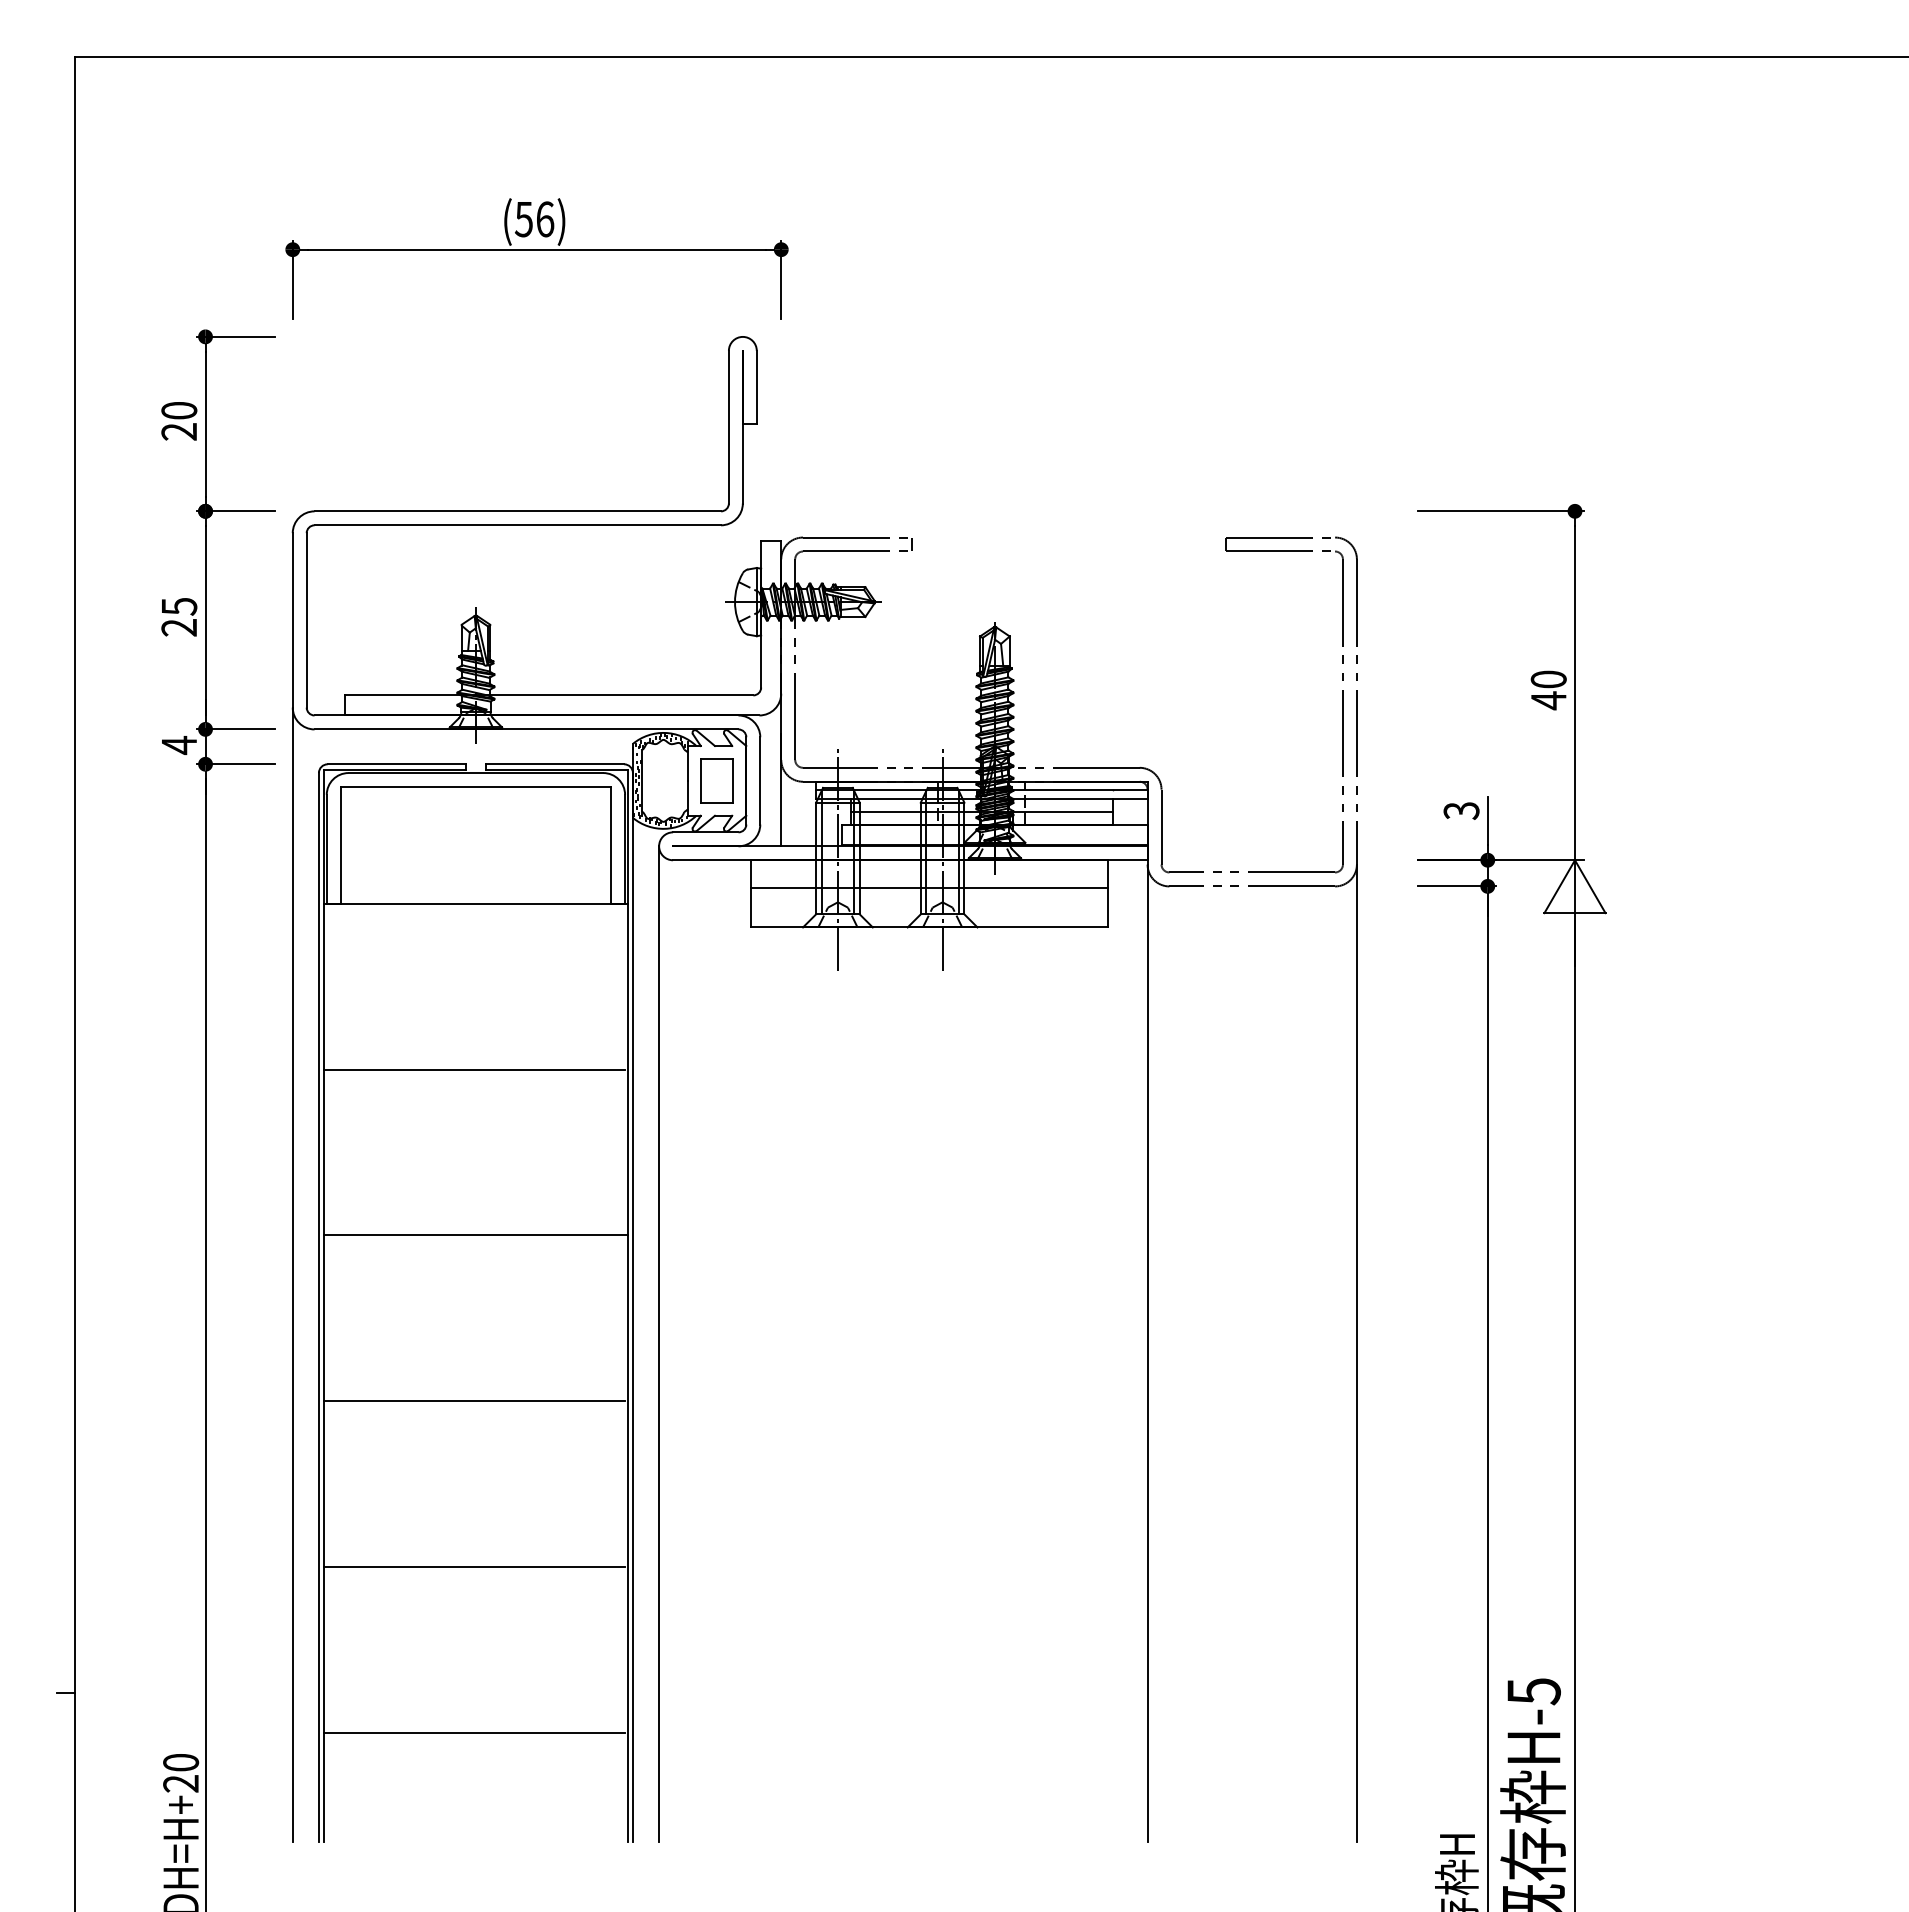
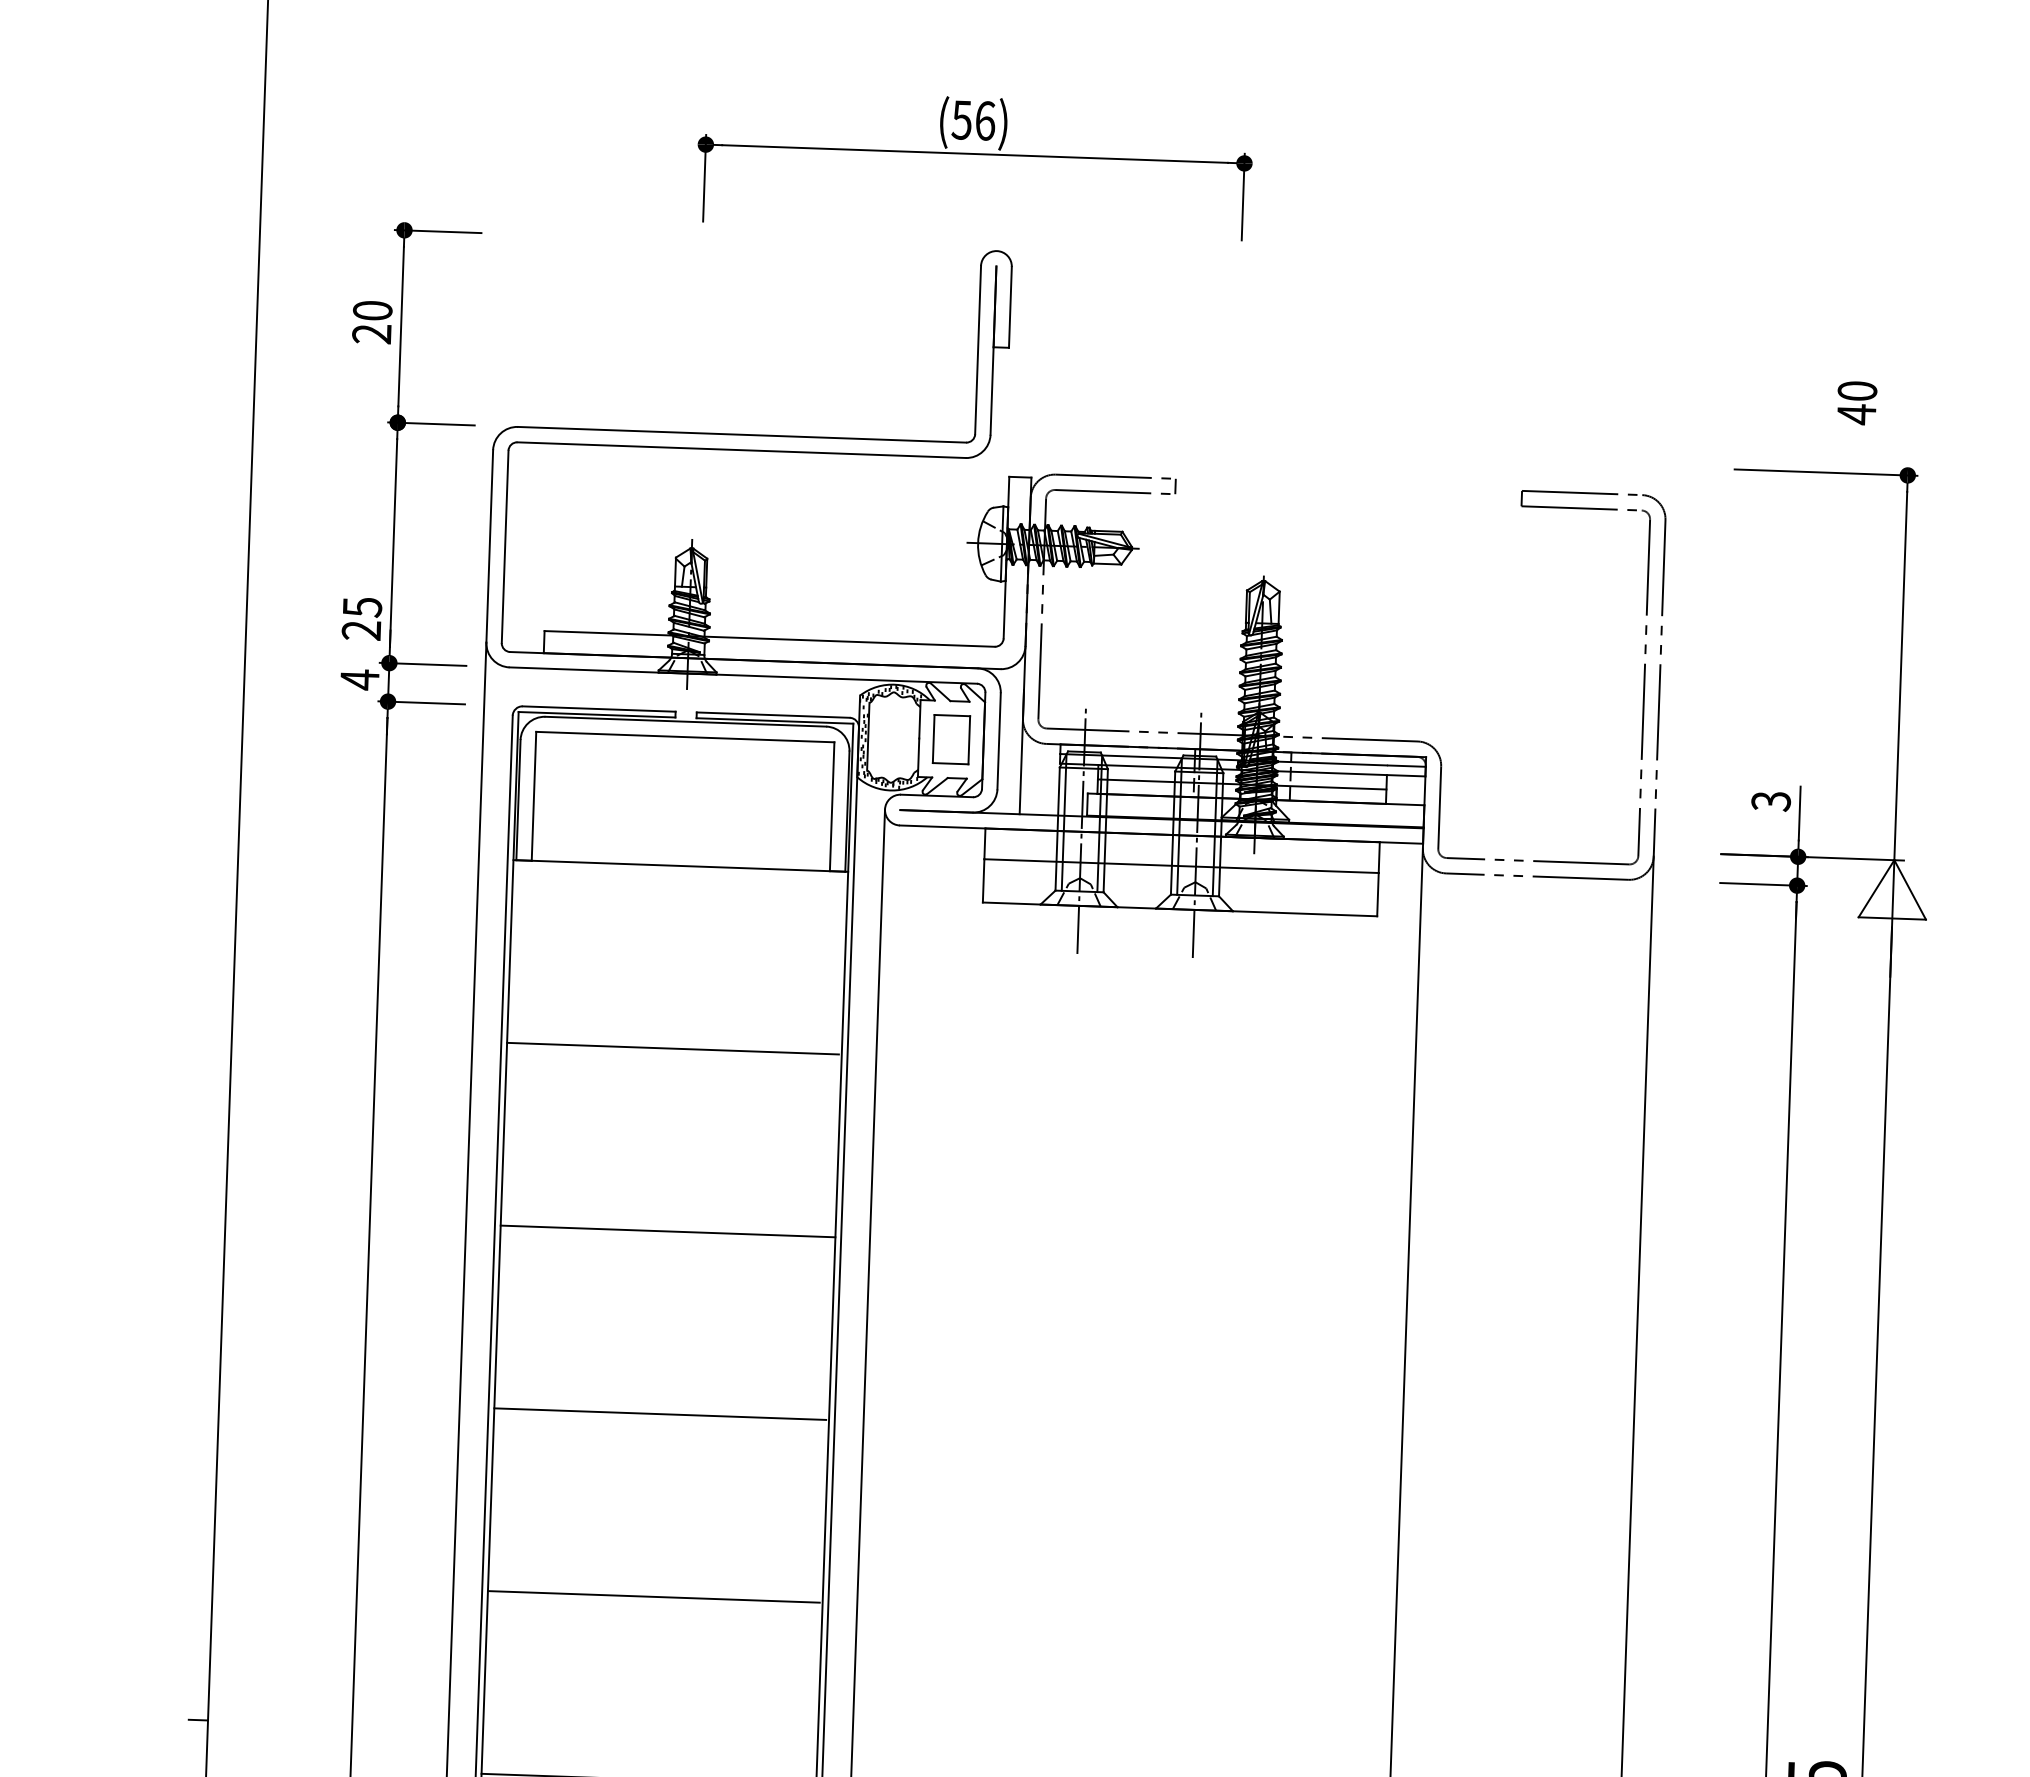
part: (536, 250) -> (974, 154), moved
text: (179, 617) -> (362, 619), moved
text: (1548, 690) -> (1856, 403), moved

